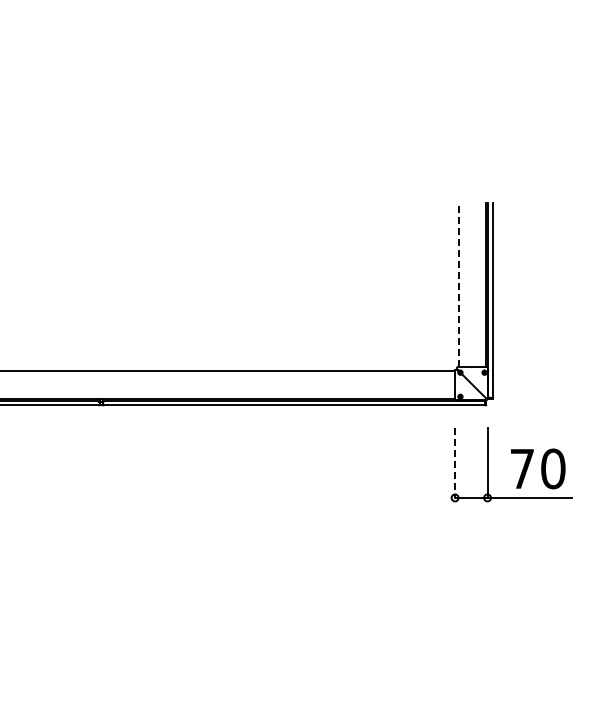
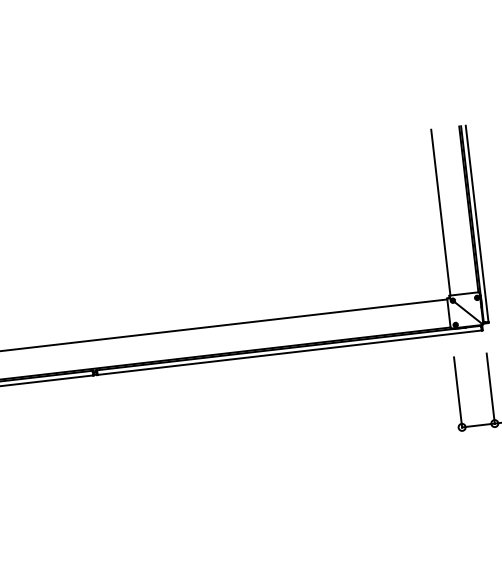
line: (458, 284) -> (440, 212), dashed -> solid
line: (455, 463) -> (458, 392), dashed -> solid

